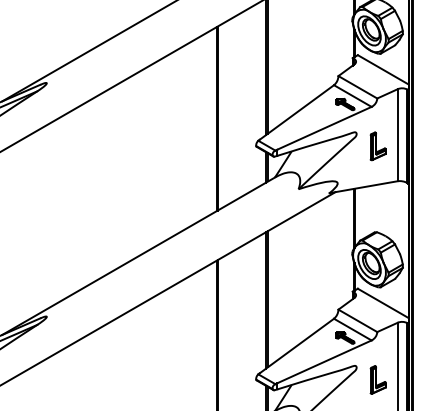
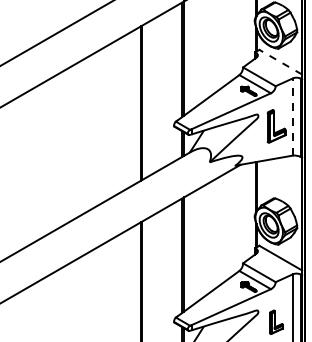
line: (382, 69) -> (280, 61), solid -> dashed
line: (397, 134) -> (292, 116), solid -> dashed
part: (377, 146) -> (275, 126), size x1.4

